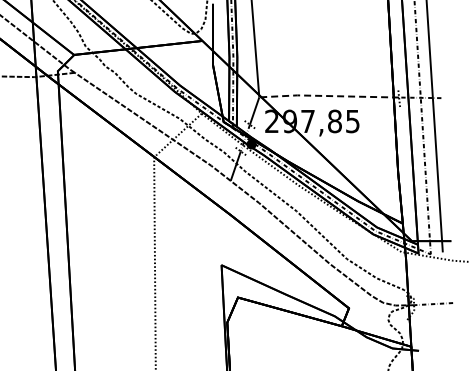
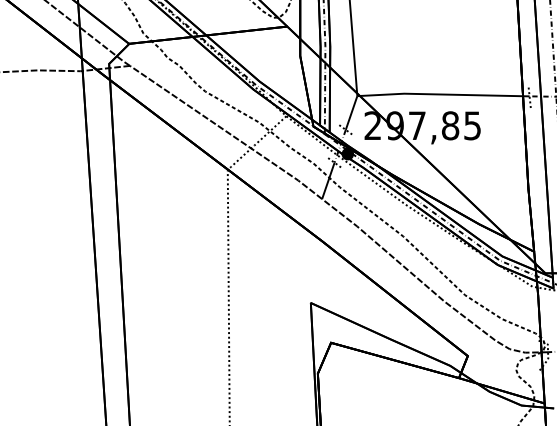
line: (328, 96) -> (442, 95), dashed -> solid

